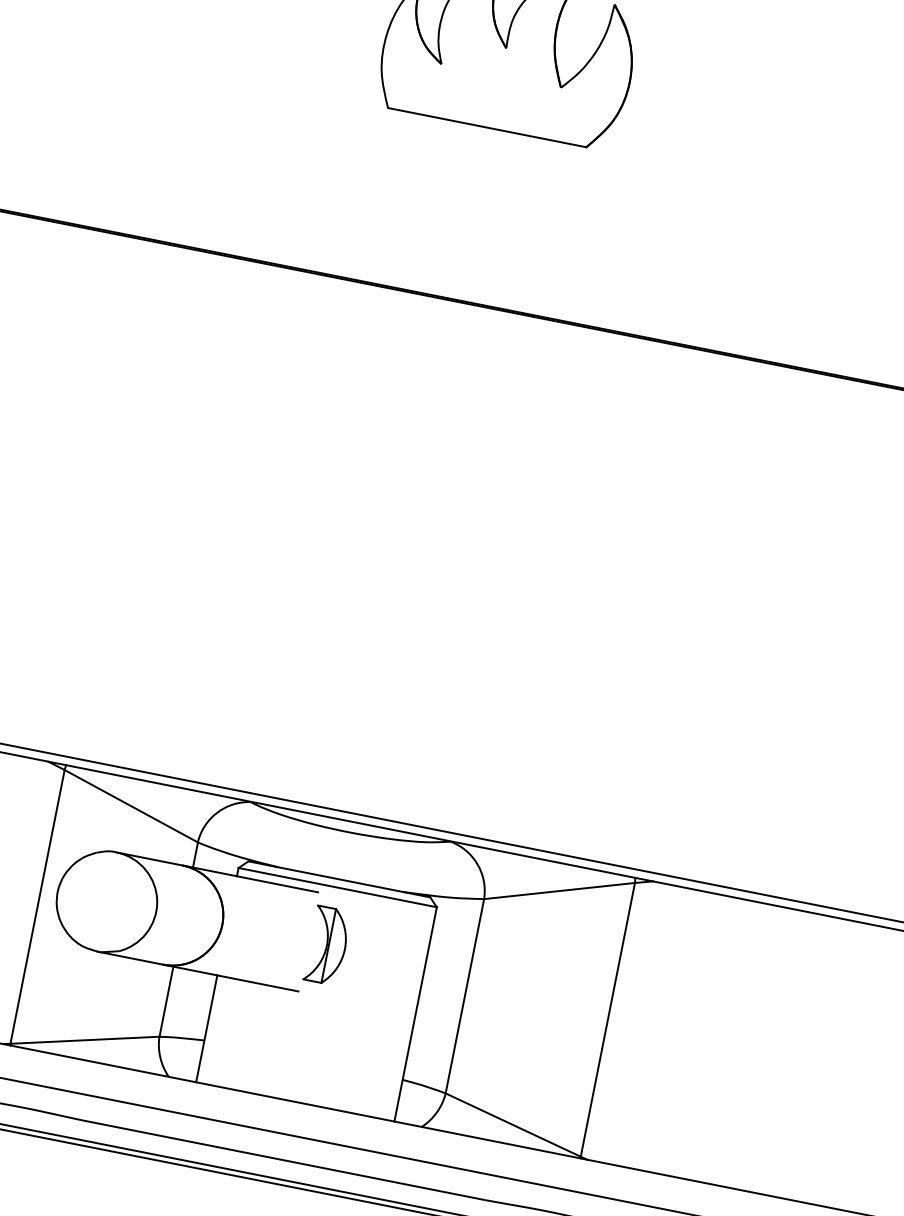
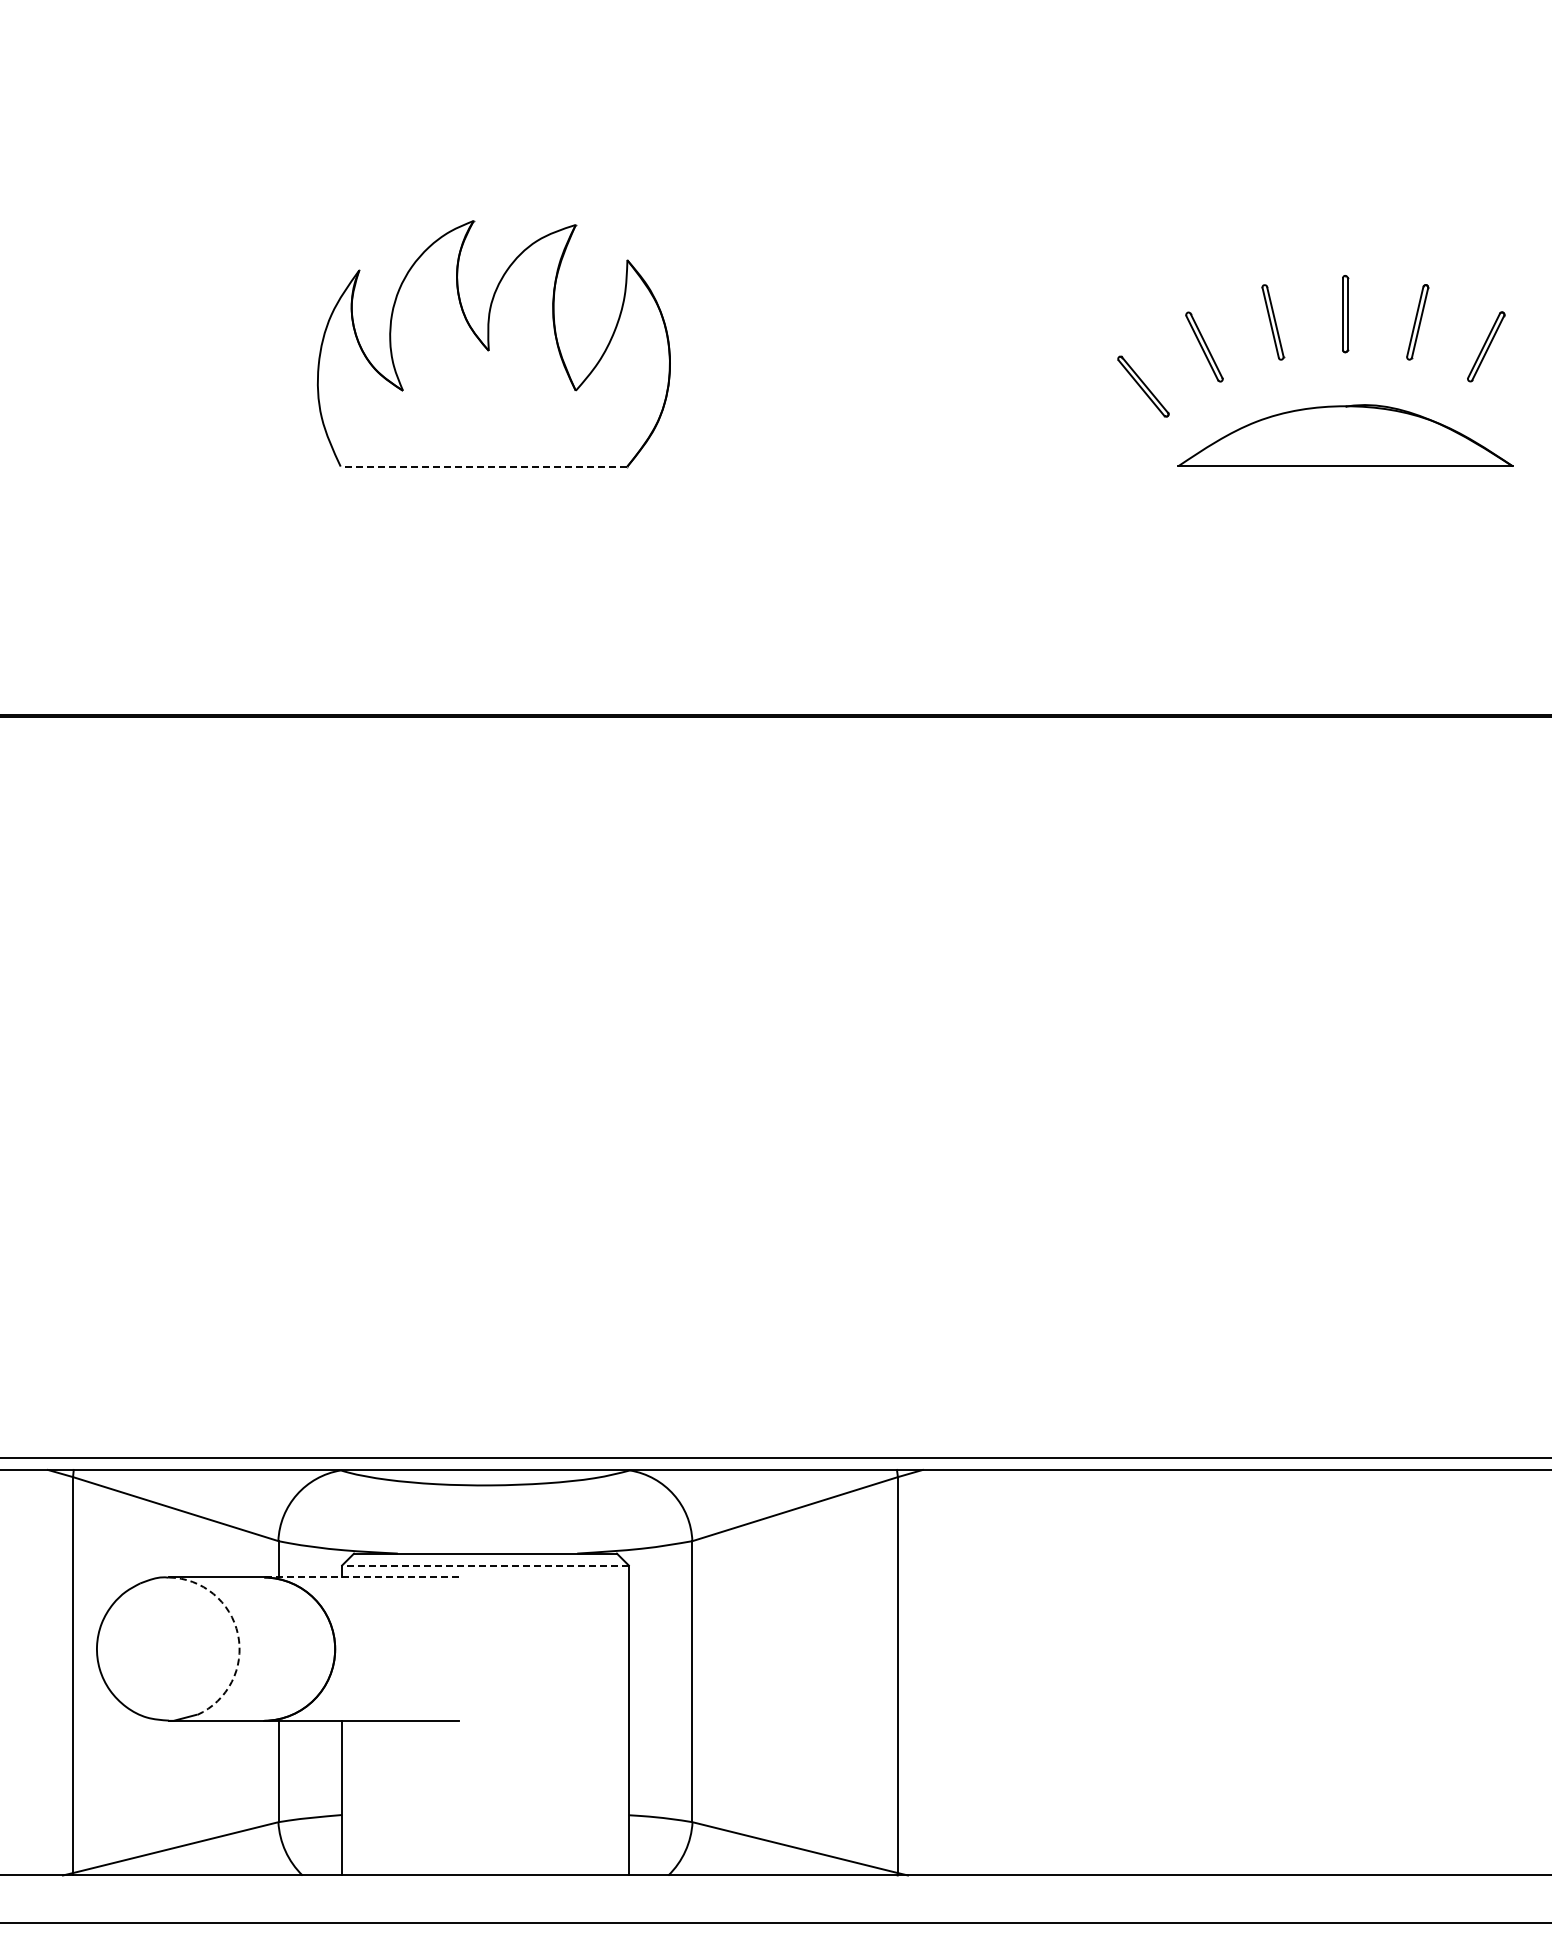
line: (486, 127) -> (483, 466), solid -> dashed
line: (250, 878) -> (361, 1577), solid -> dashed
line: (337, 887) -> (484, 1565), solid -> dashed
arc: (157, 901) -> (238, 1634), solid -> dashed
part: (327, 945) -> (487, 1649), removed

